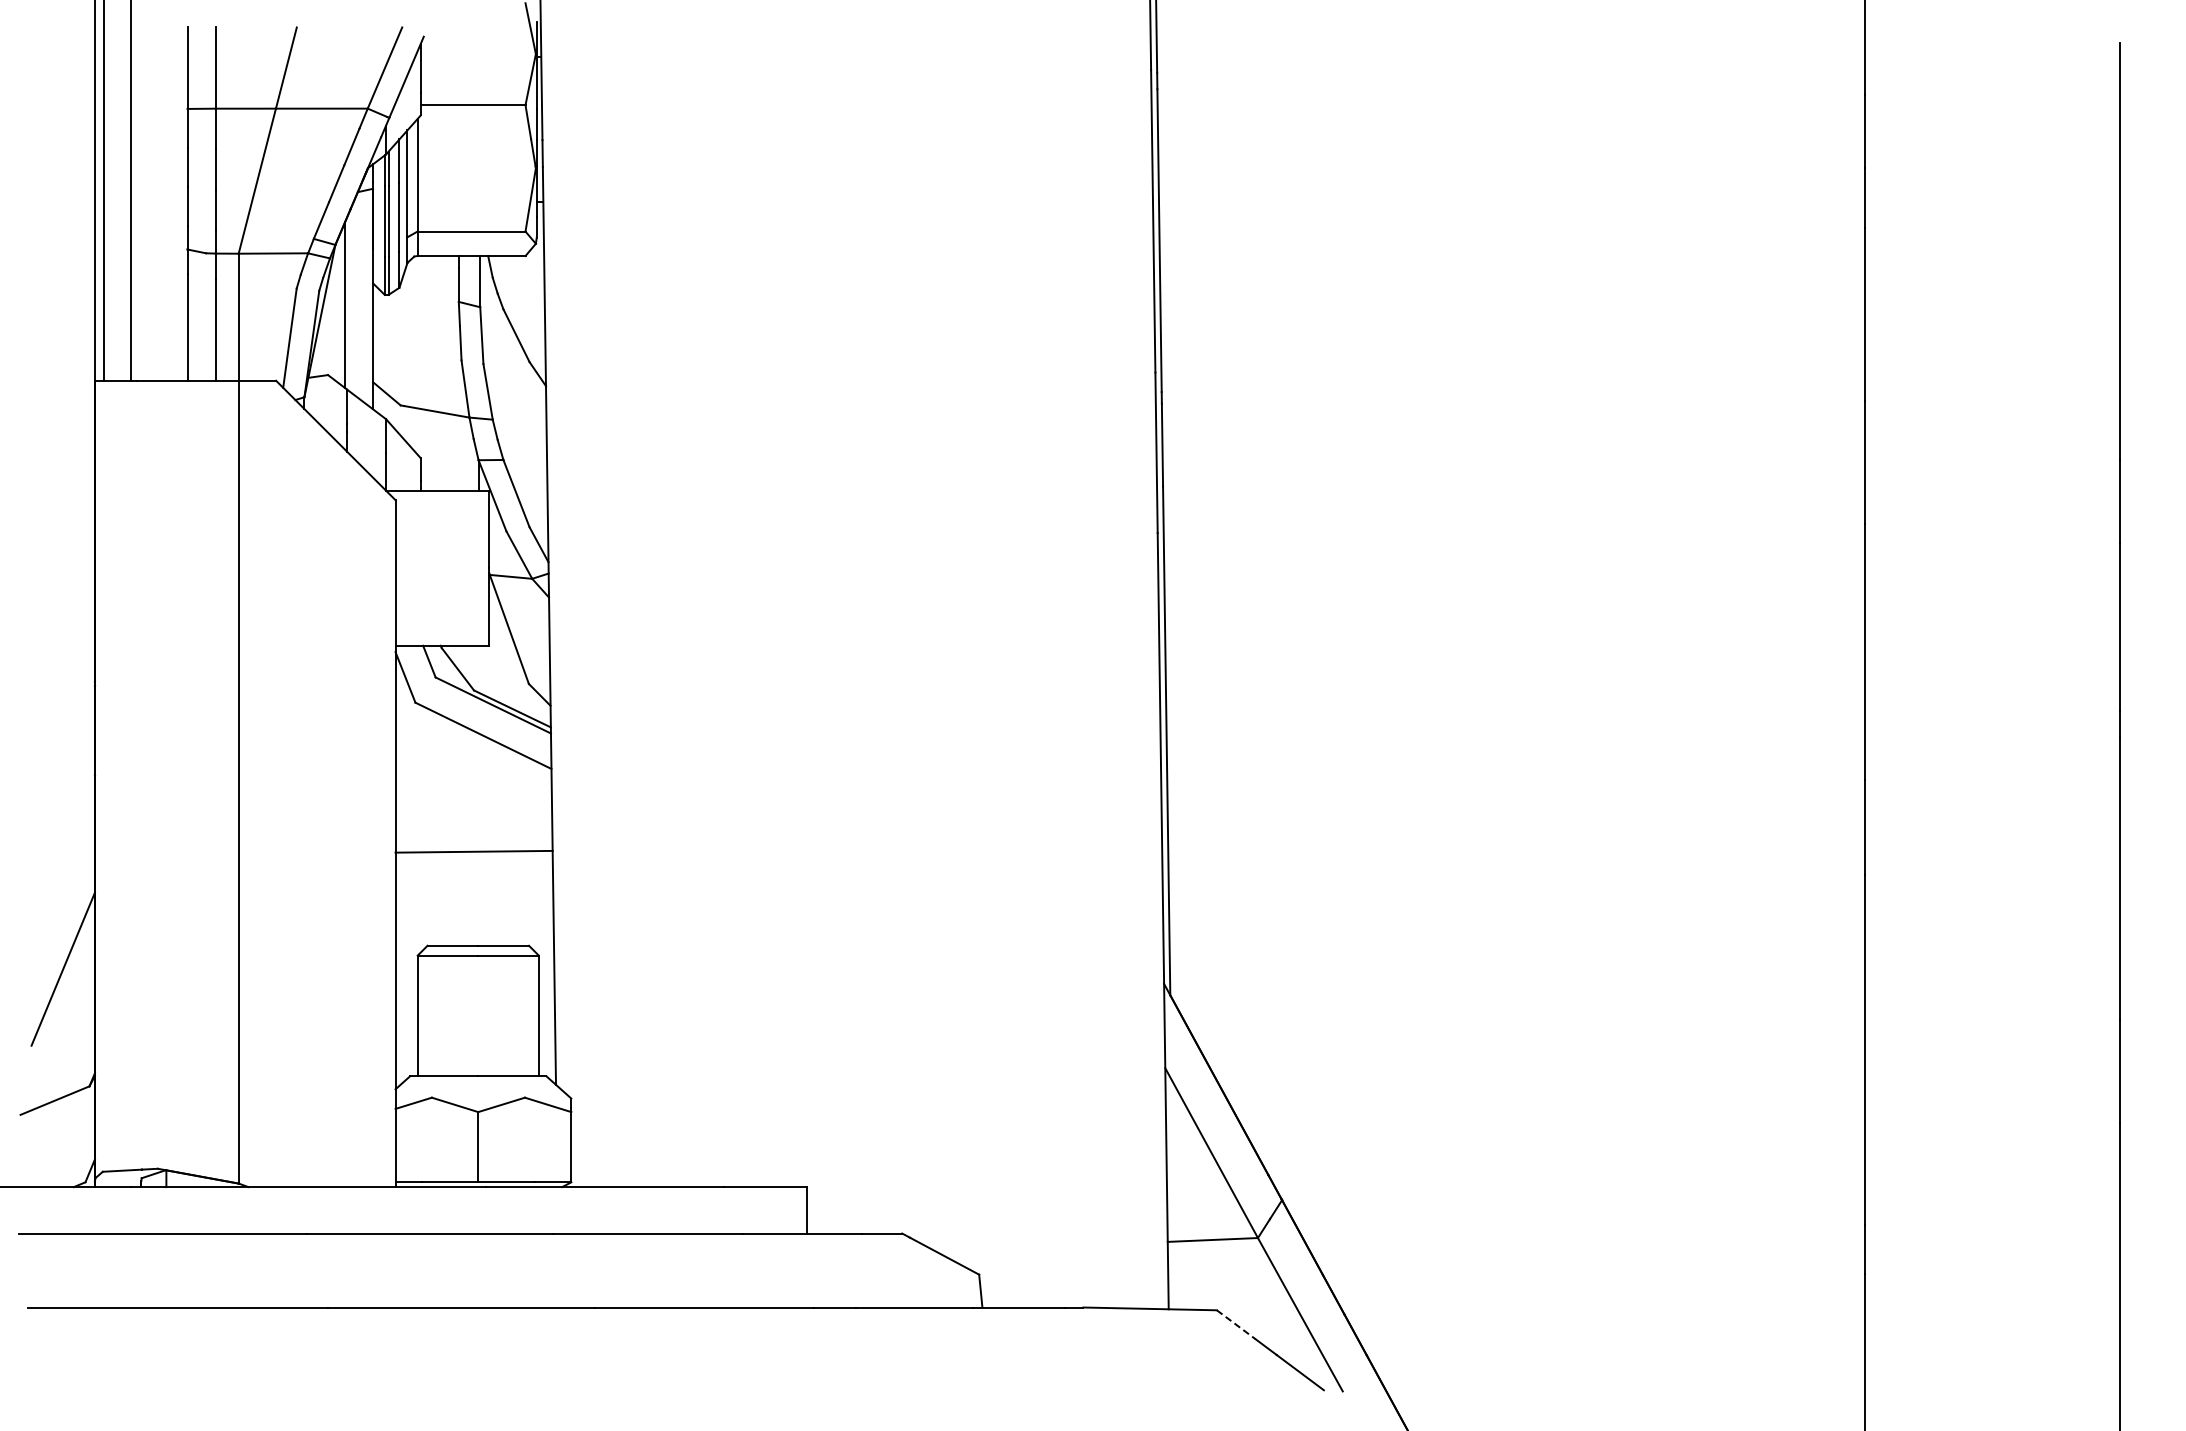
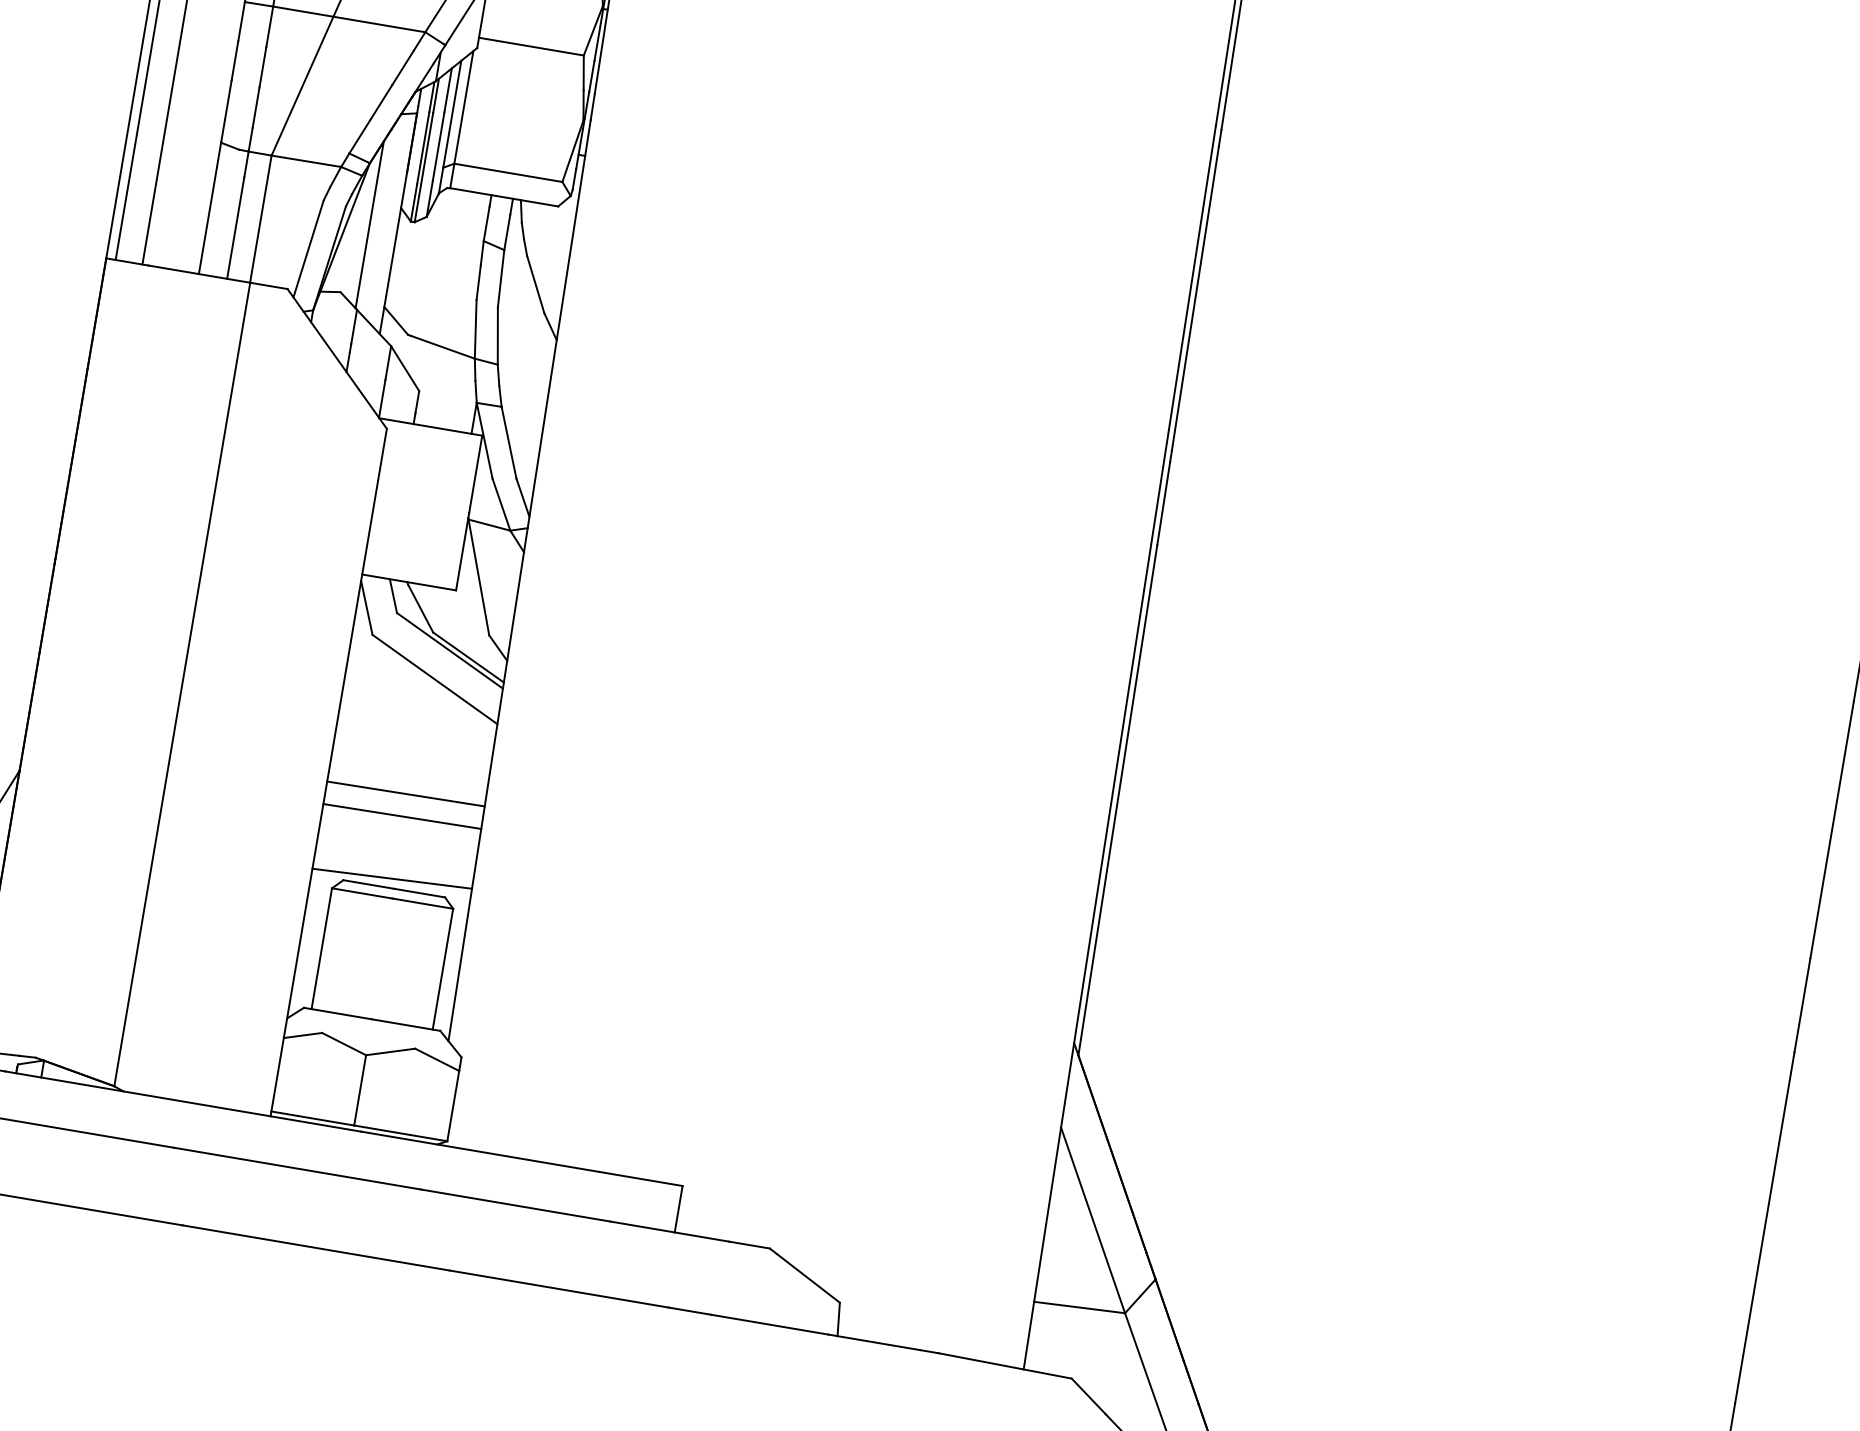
line: (473, 874) -> (401, 816), added
line: (474, 935) -> (392, 877), added
line: (1236, 1325) -> (1088, 1397), dashed -> solid

